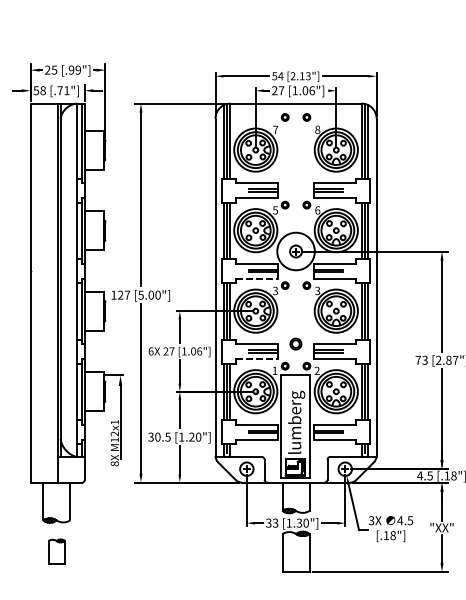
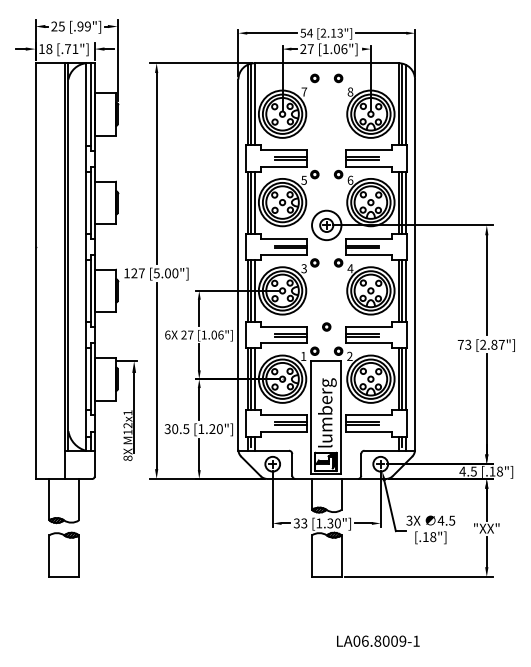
text: (36, 91) -> (41, 49), 58 -> 18
circle: (295, 251) -> (326, 225), size x0.71
line: (257, 278) -> (284, 255), dashed -> solid
text: (317, 290) -> (350, 268), 3 -> 4
part: (295, 343) -> (326, 326), size x0.62
line: (257, 359) -> (284, 343), dashed -> solid
part: (56, 551) -> (63, 554), size x1.67

